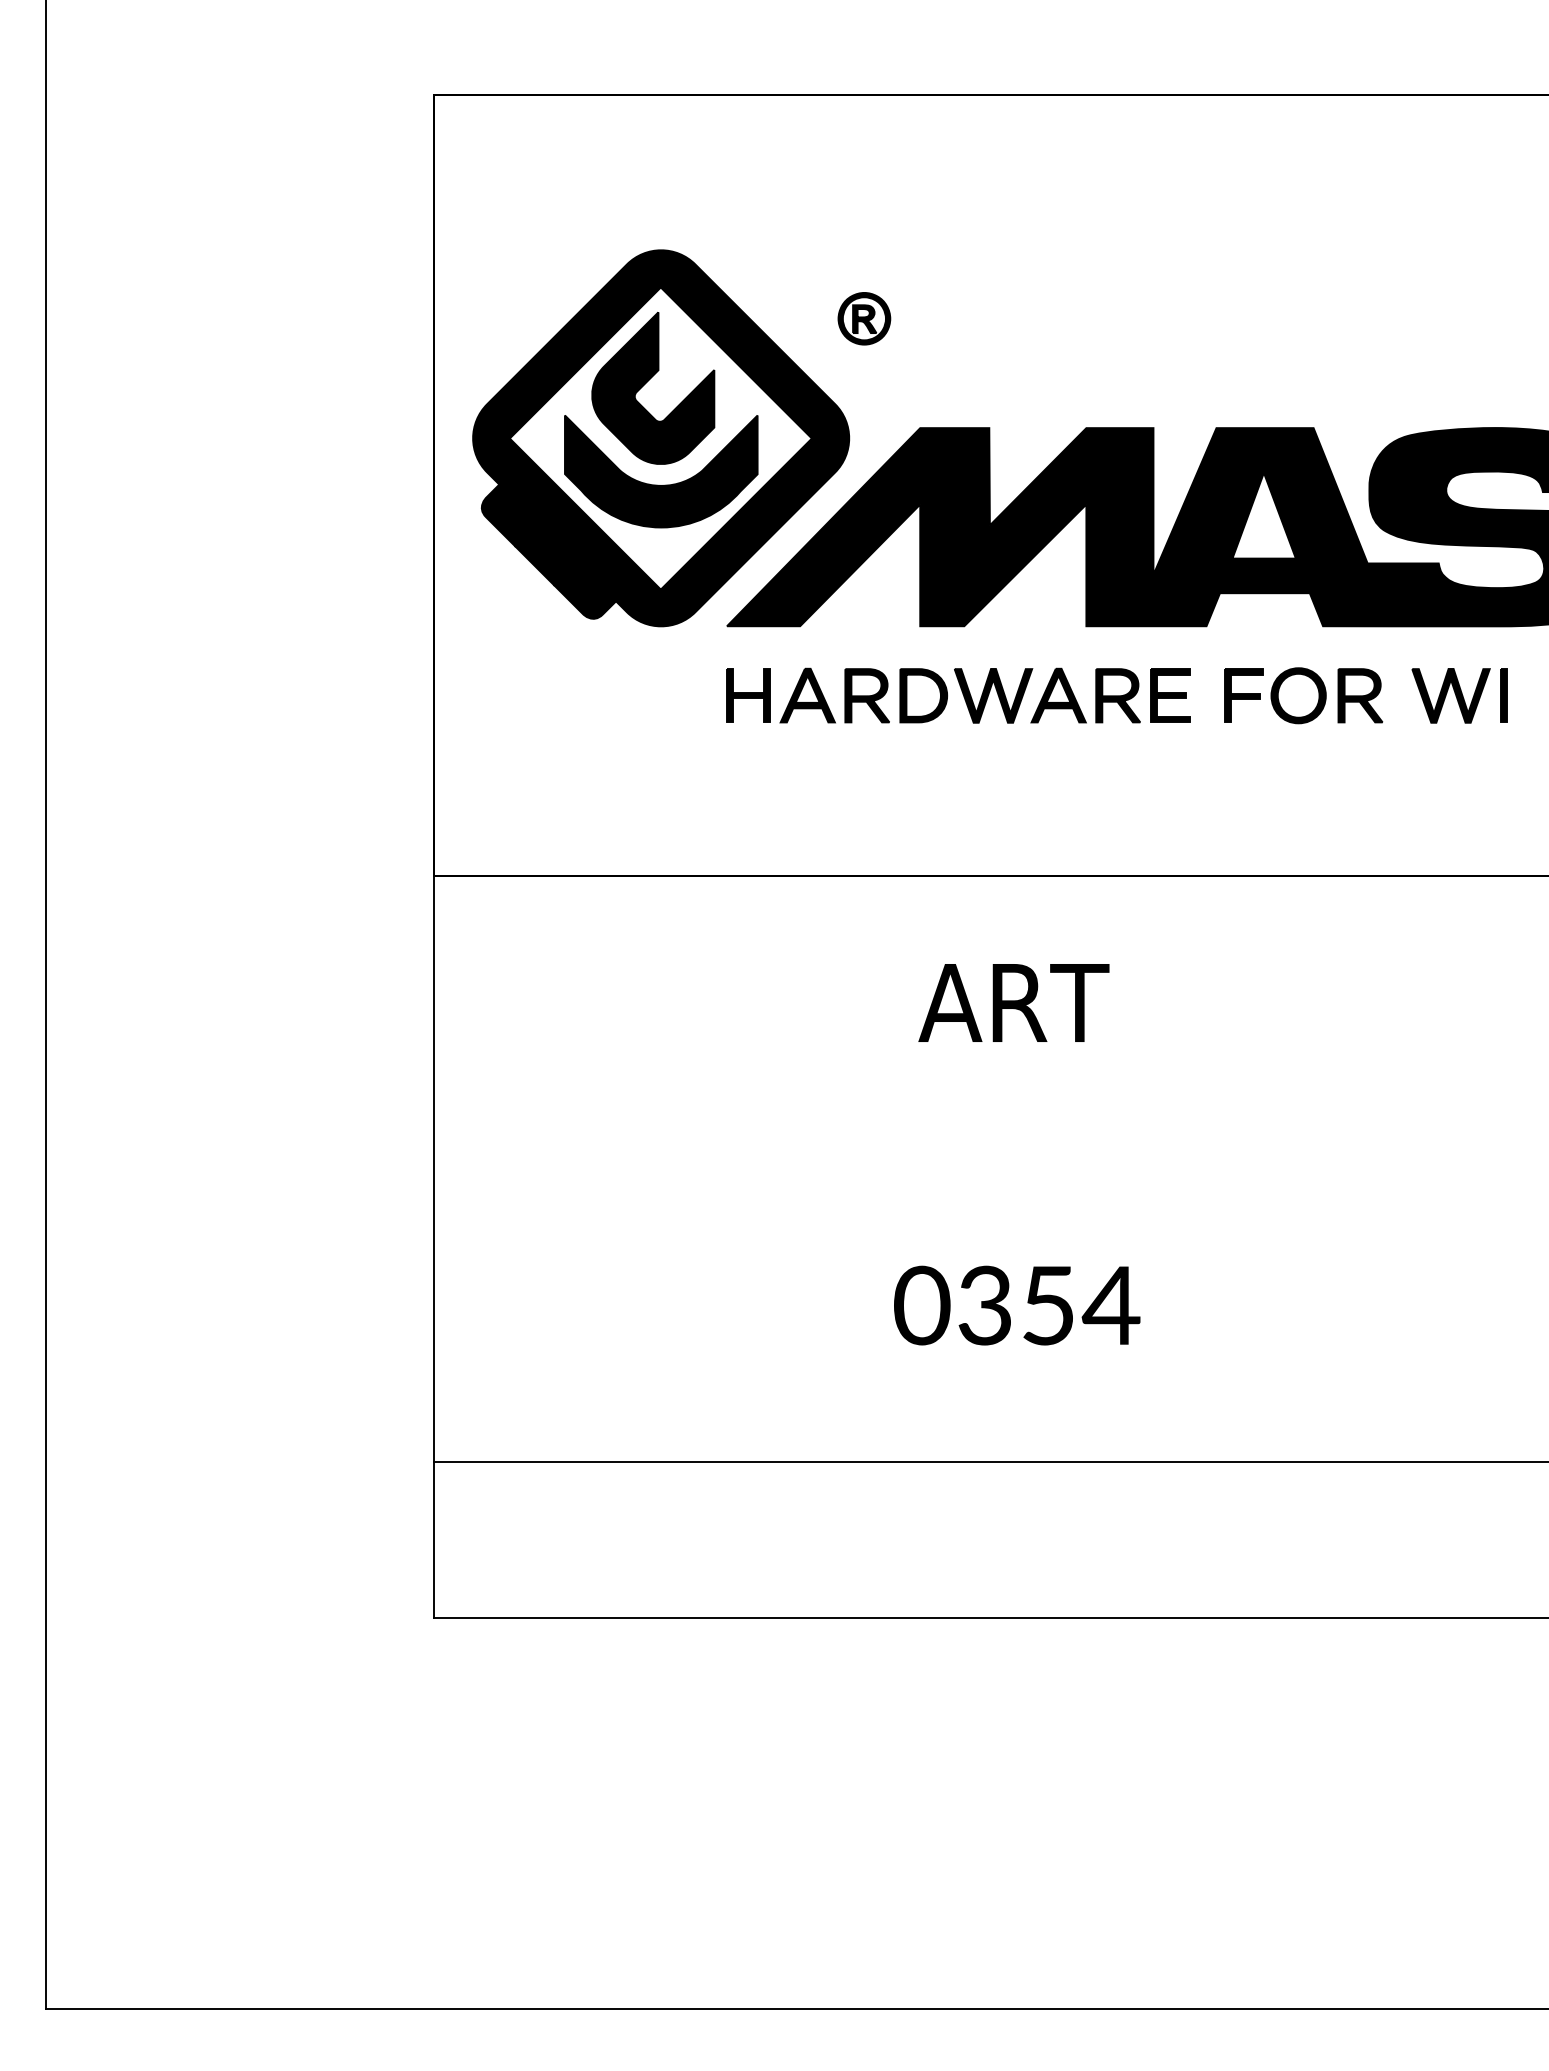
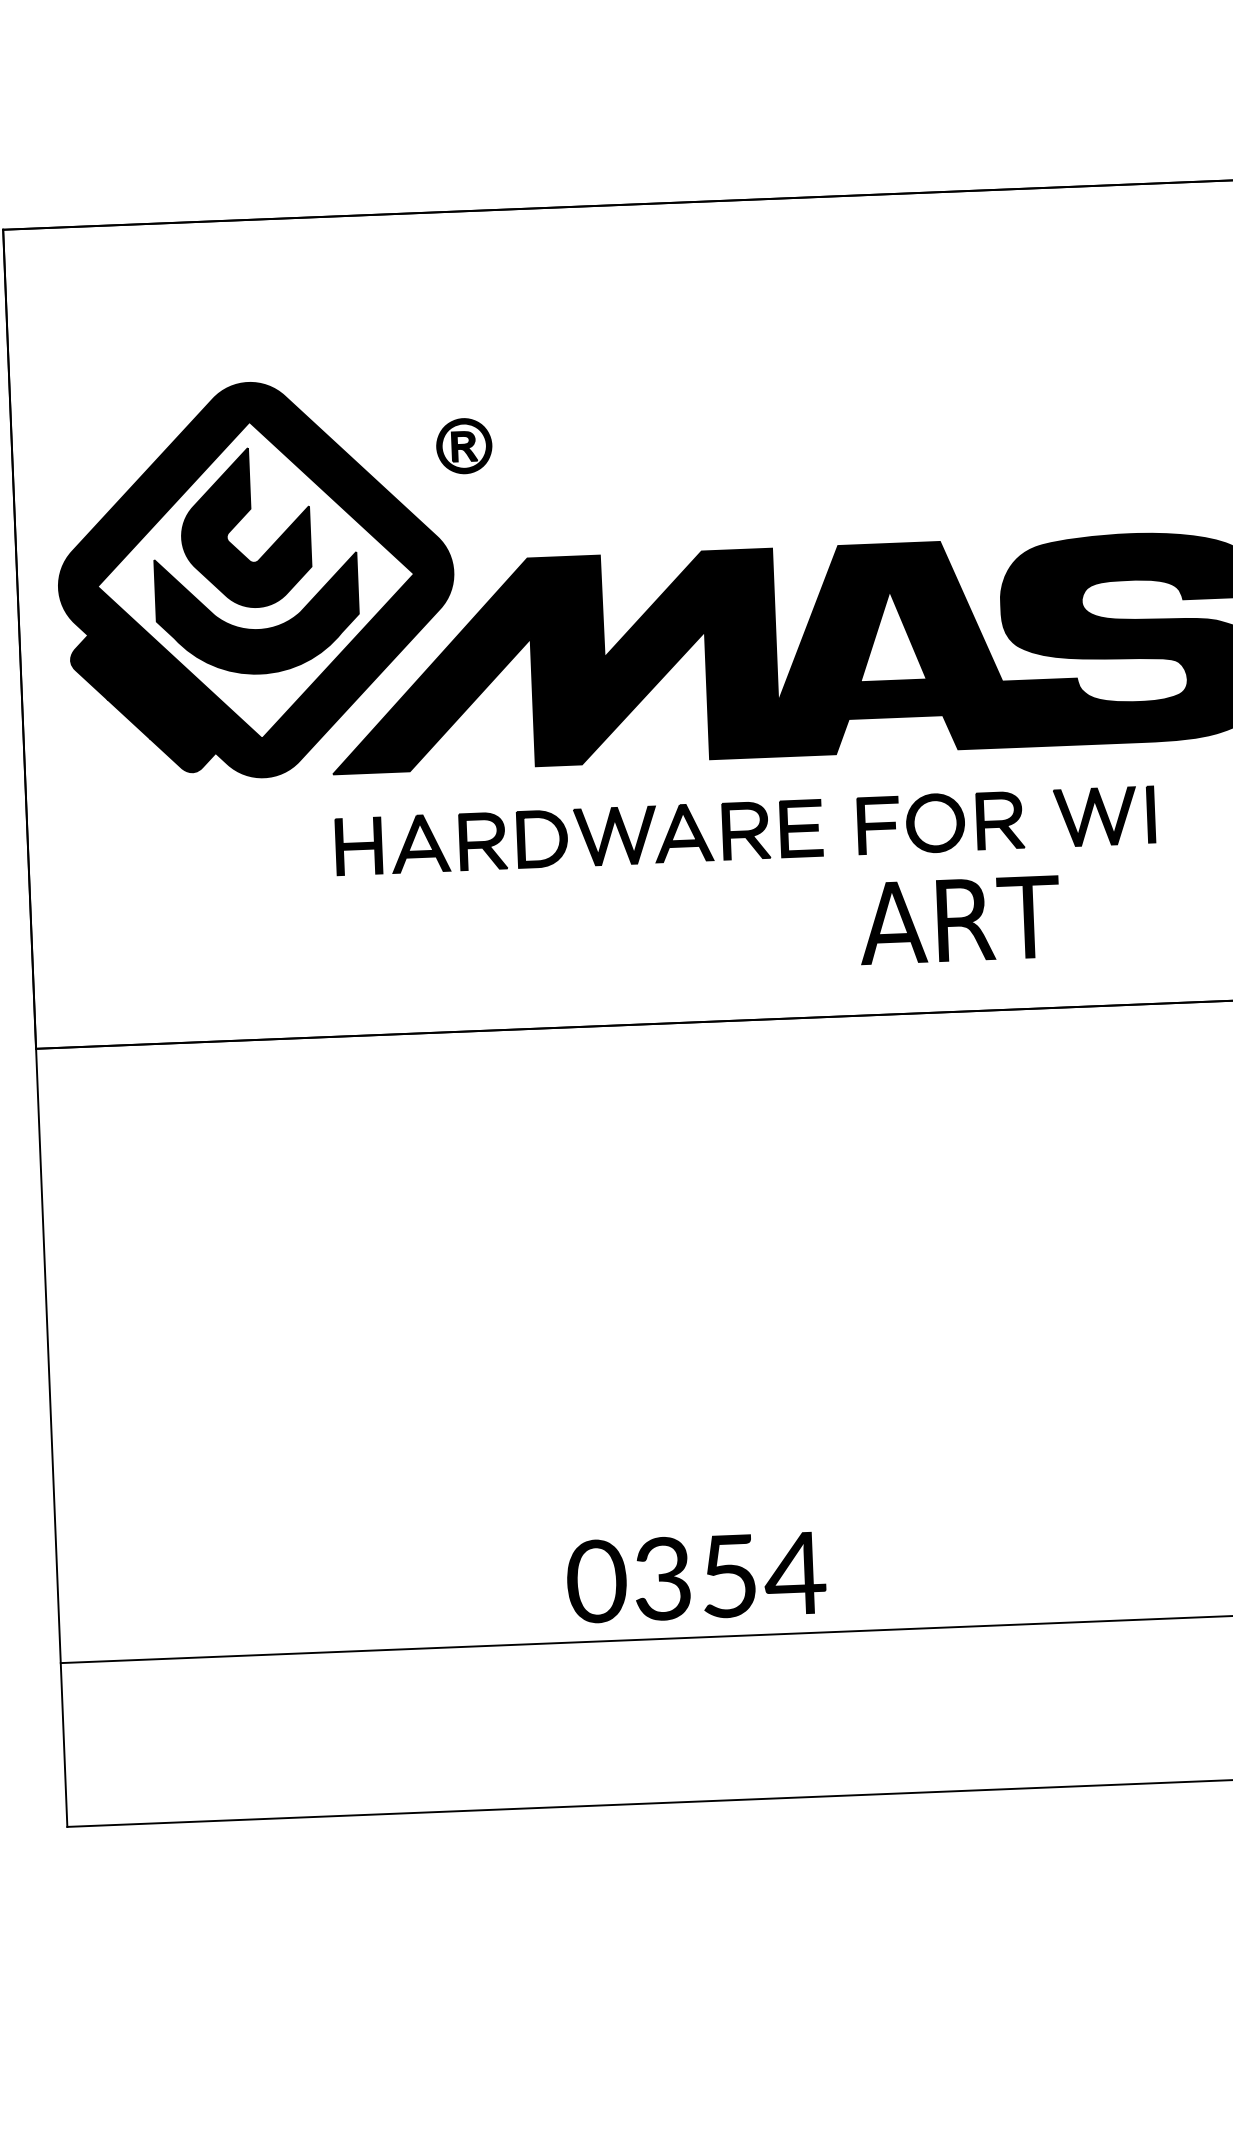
text: (1013, 1002) -> (959, 919), moved
text: (1017, 1305) -> (696, 1577), moved

